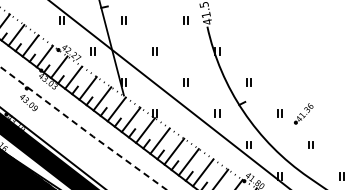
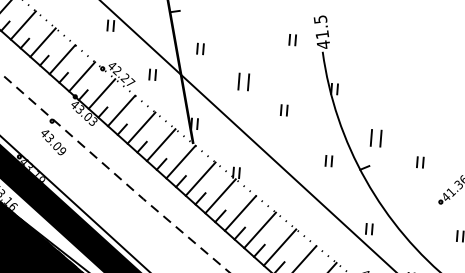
part: (123, 20) -> (199, 49), moved
part: (154, 51) -> (242, 81), size x1.6
part: (185, 82) -> (283, 110), moved
part: (248, 82) -> (376, 137), size x1.6
part: (217, 113) -> (328, 160), moved
part: (279, 113) -> (419, 161), moved

